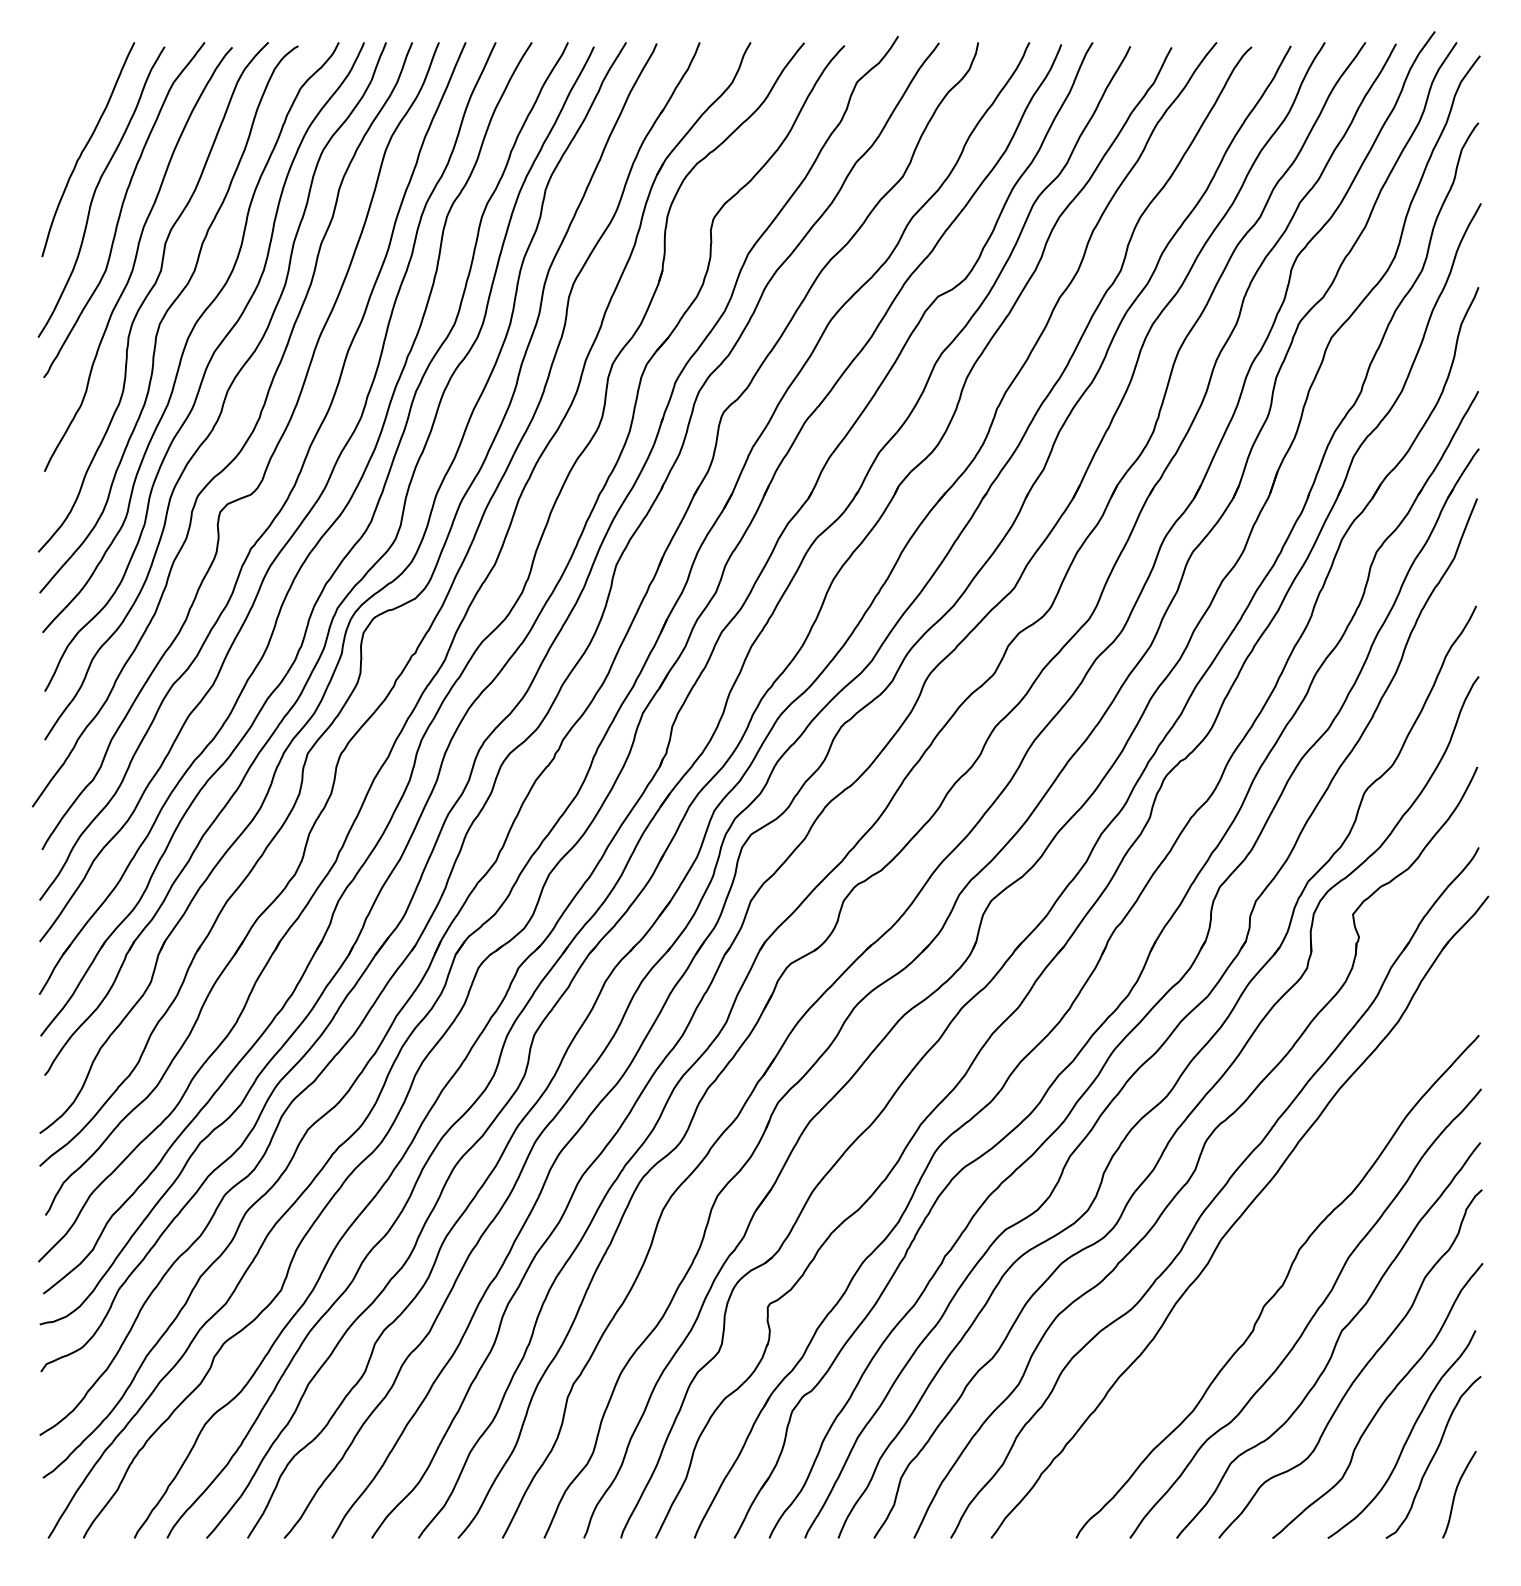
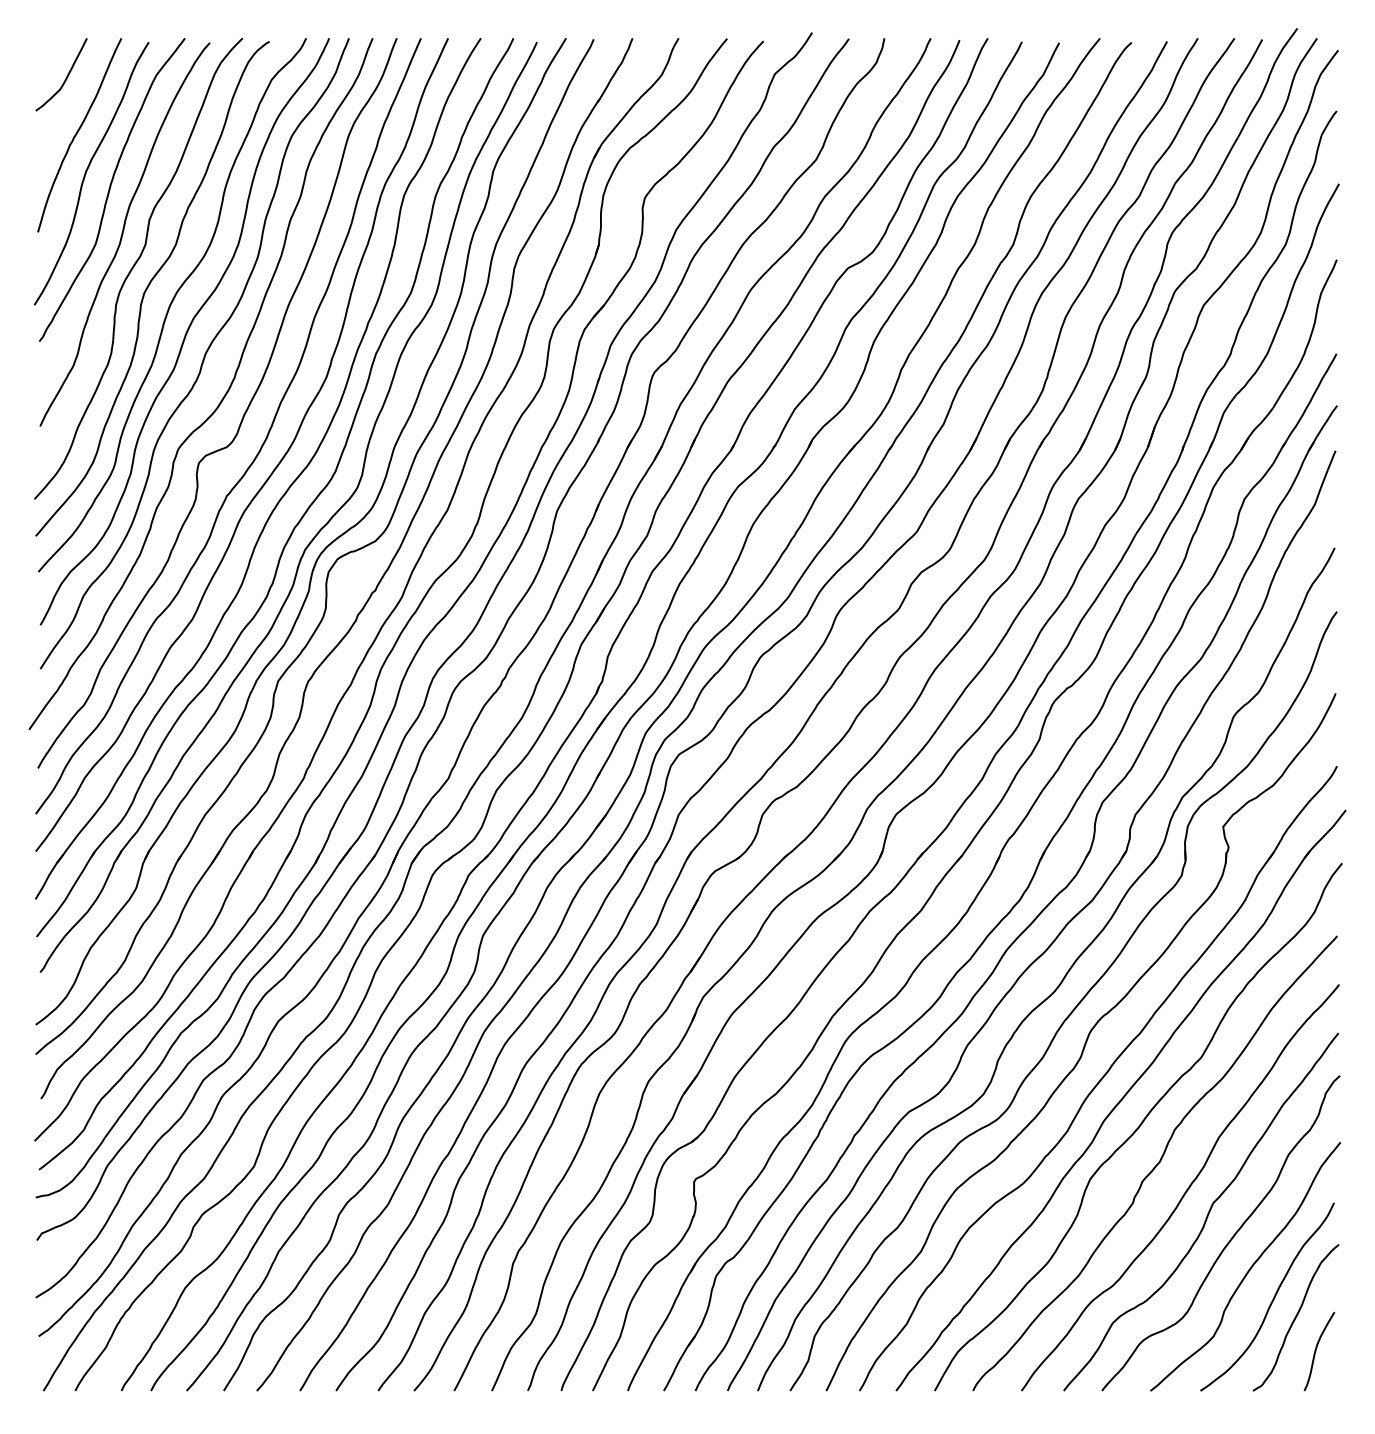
curve: (73, 84) -> (66, 76), added
curve: (1259, 1246) -> (1138, 1127), added

